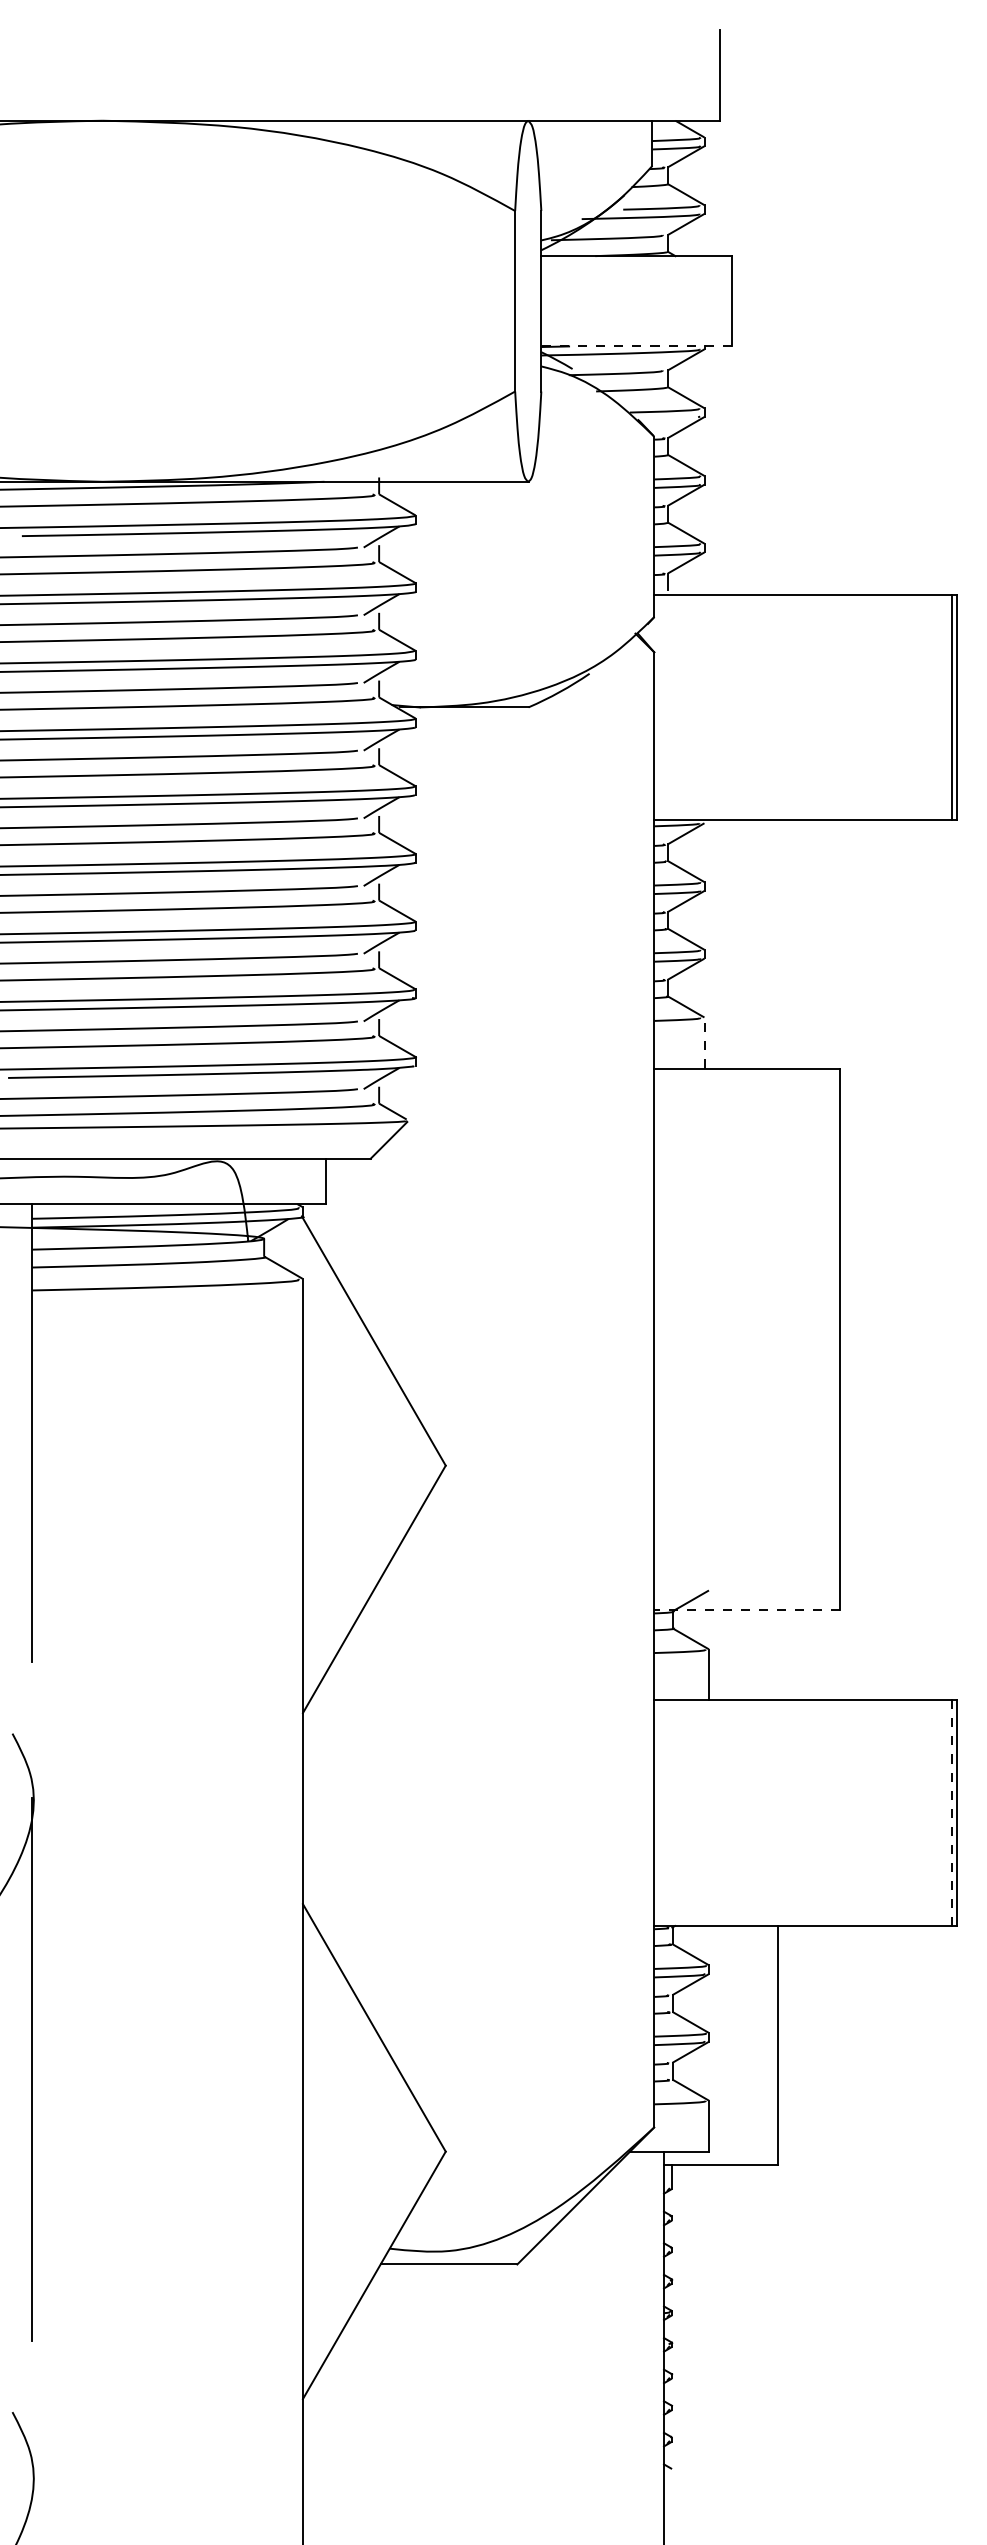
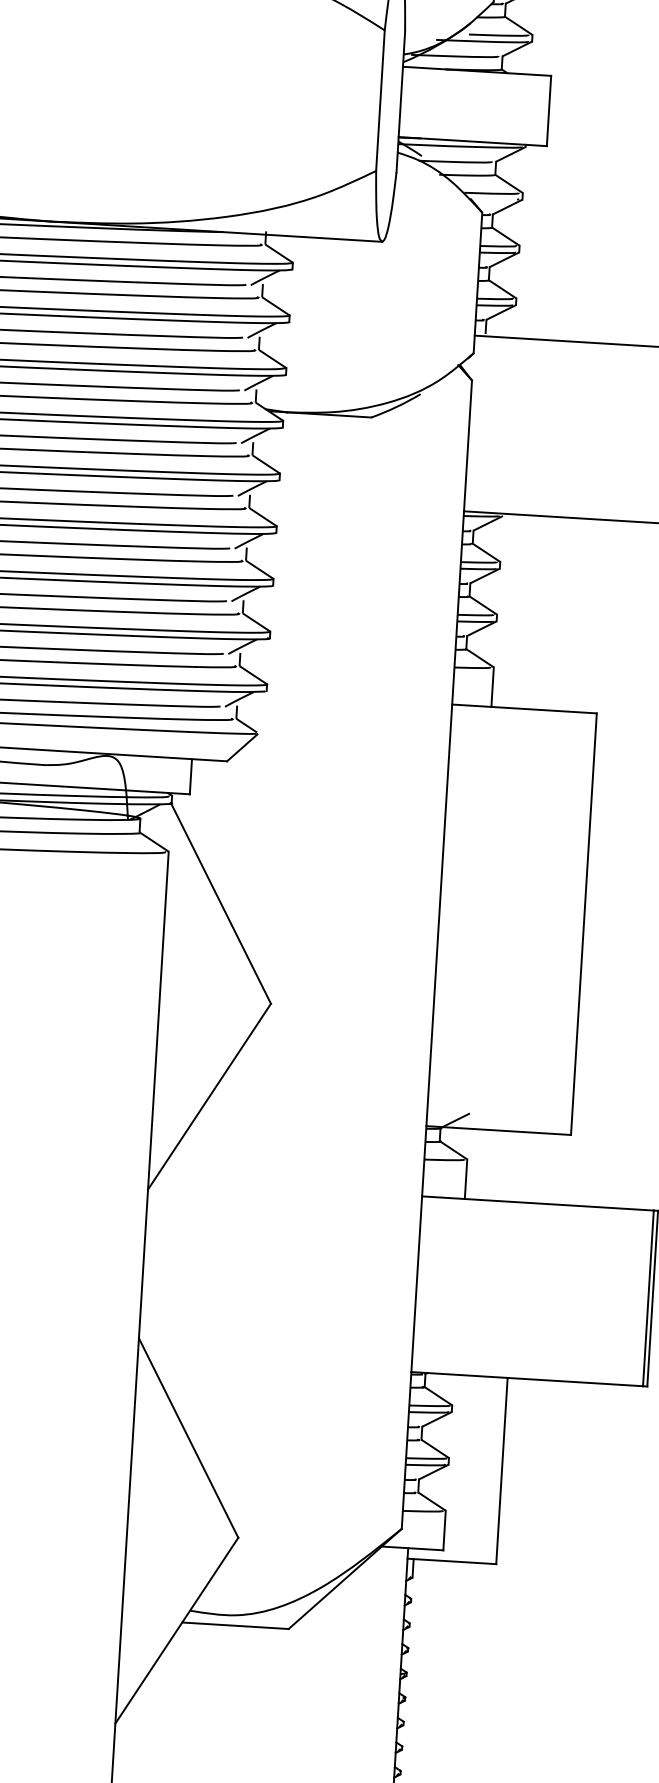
line: (636, 346) -> (472, 141), dashed -> solid
line: (704, 1042) -> (492, 686), dashed -> solid
line: (747, 1610) -> (498, 1130), dashed -> solid
line: (951, 1813) -> (648, 1298), dashed -> solid

